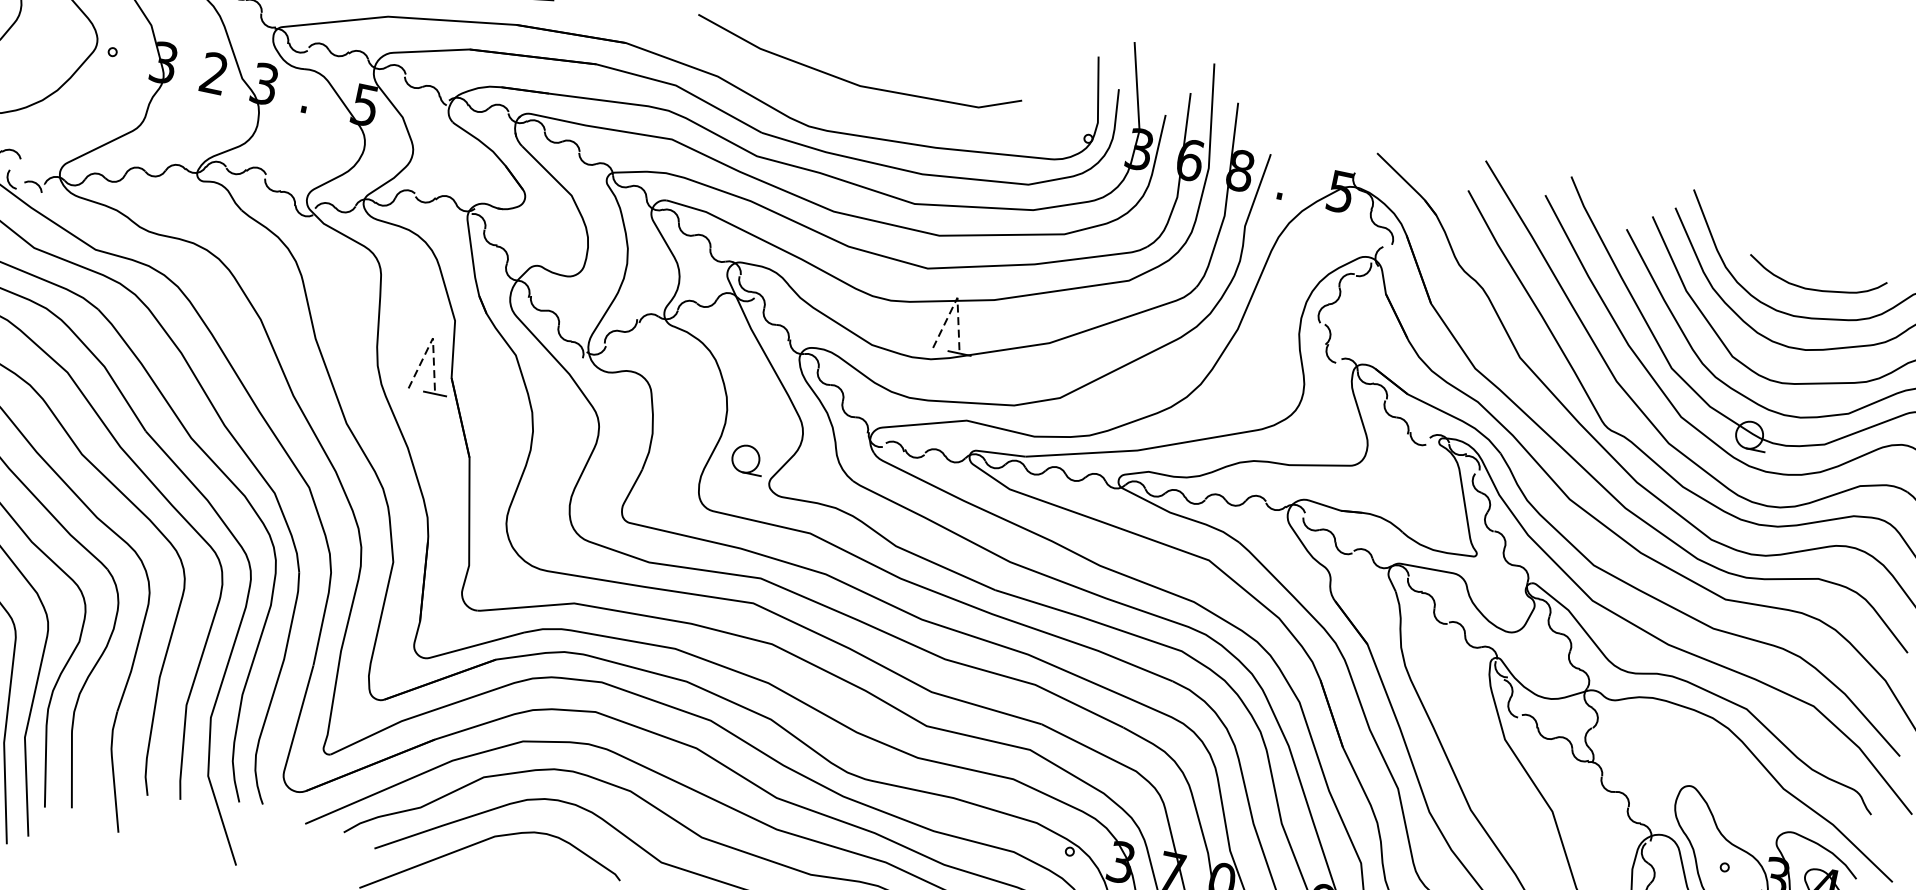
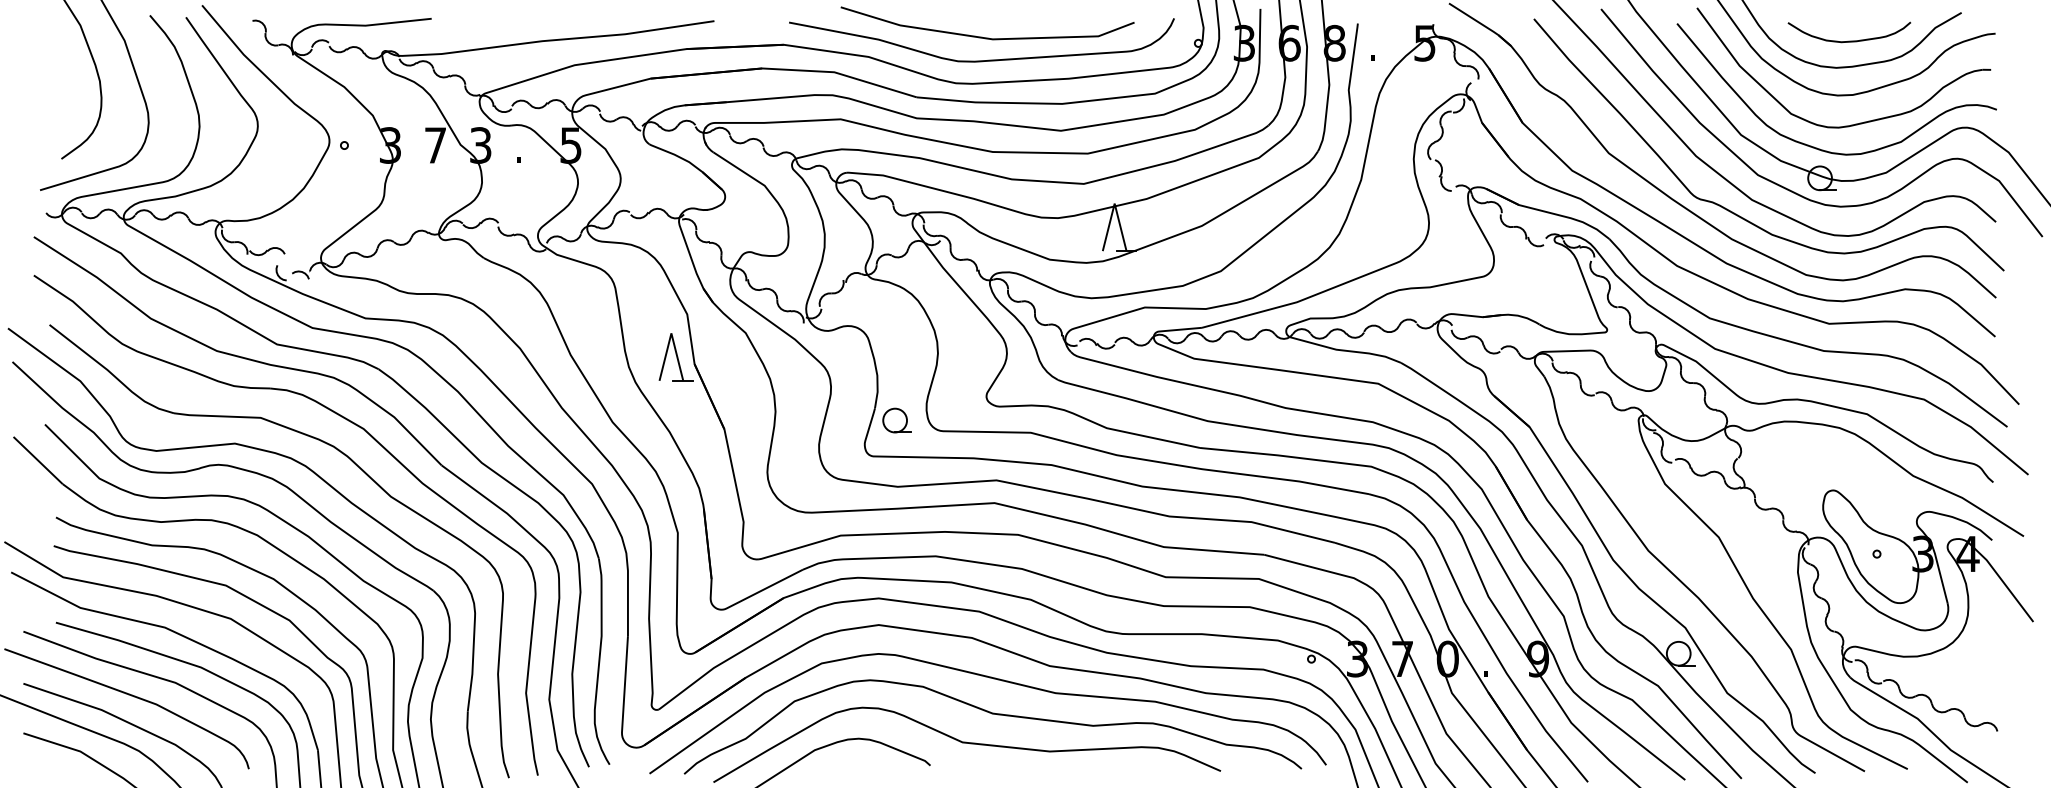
text: (214, 73) -> (435, 145), 2 -> 7
curve: (842, 106) -> (981, 60), added
line: (957, 297) -> (1114, 203), dashed -> solid
line: (433, 338) -> (671, 333), dashed -> solid
part: (747, 459) -> (896, 420), moved

